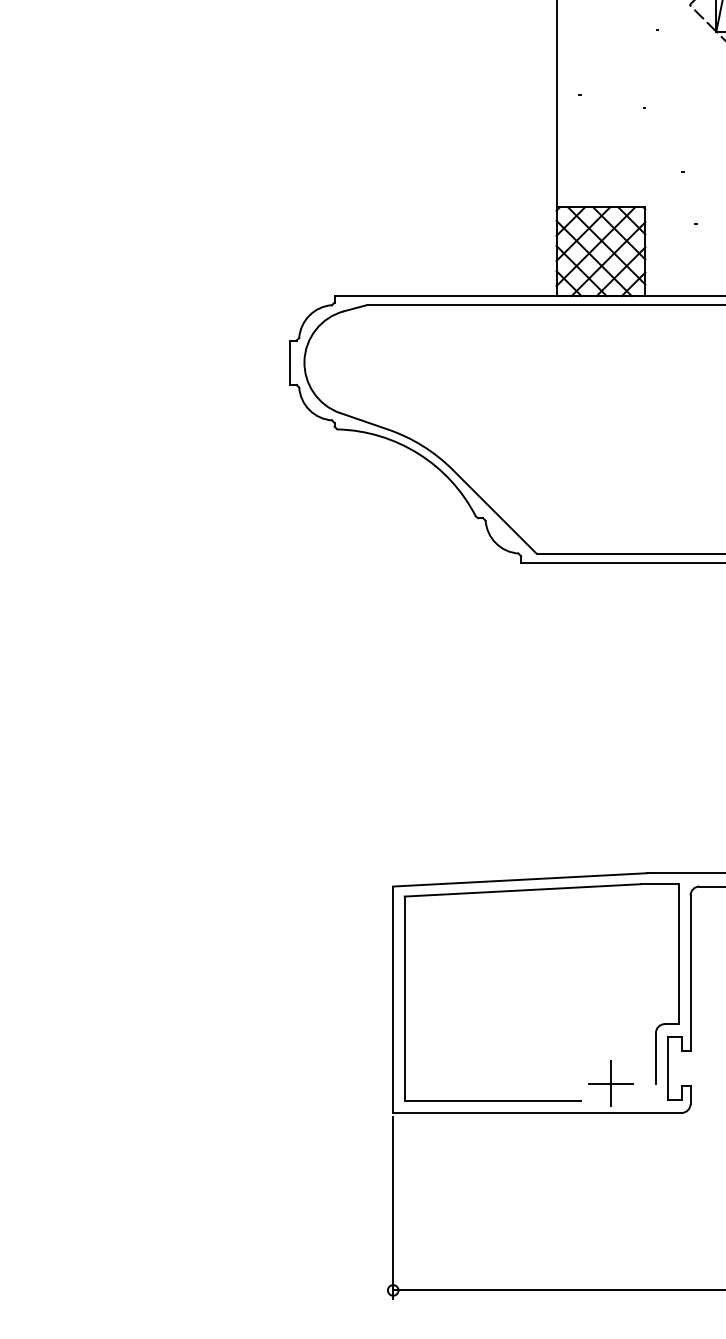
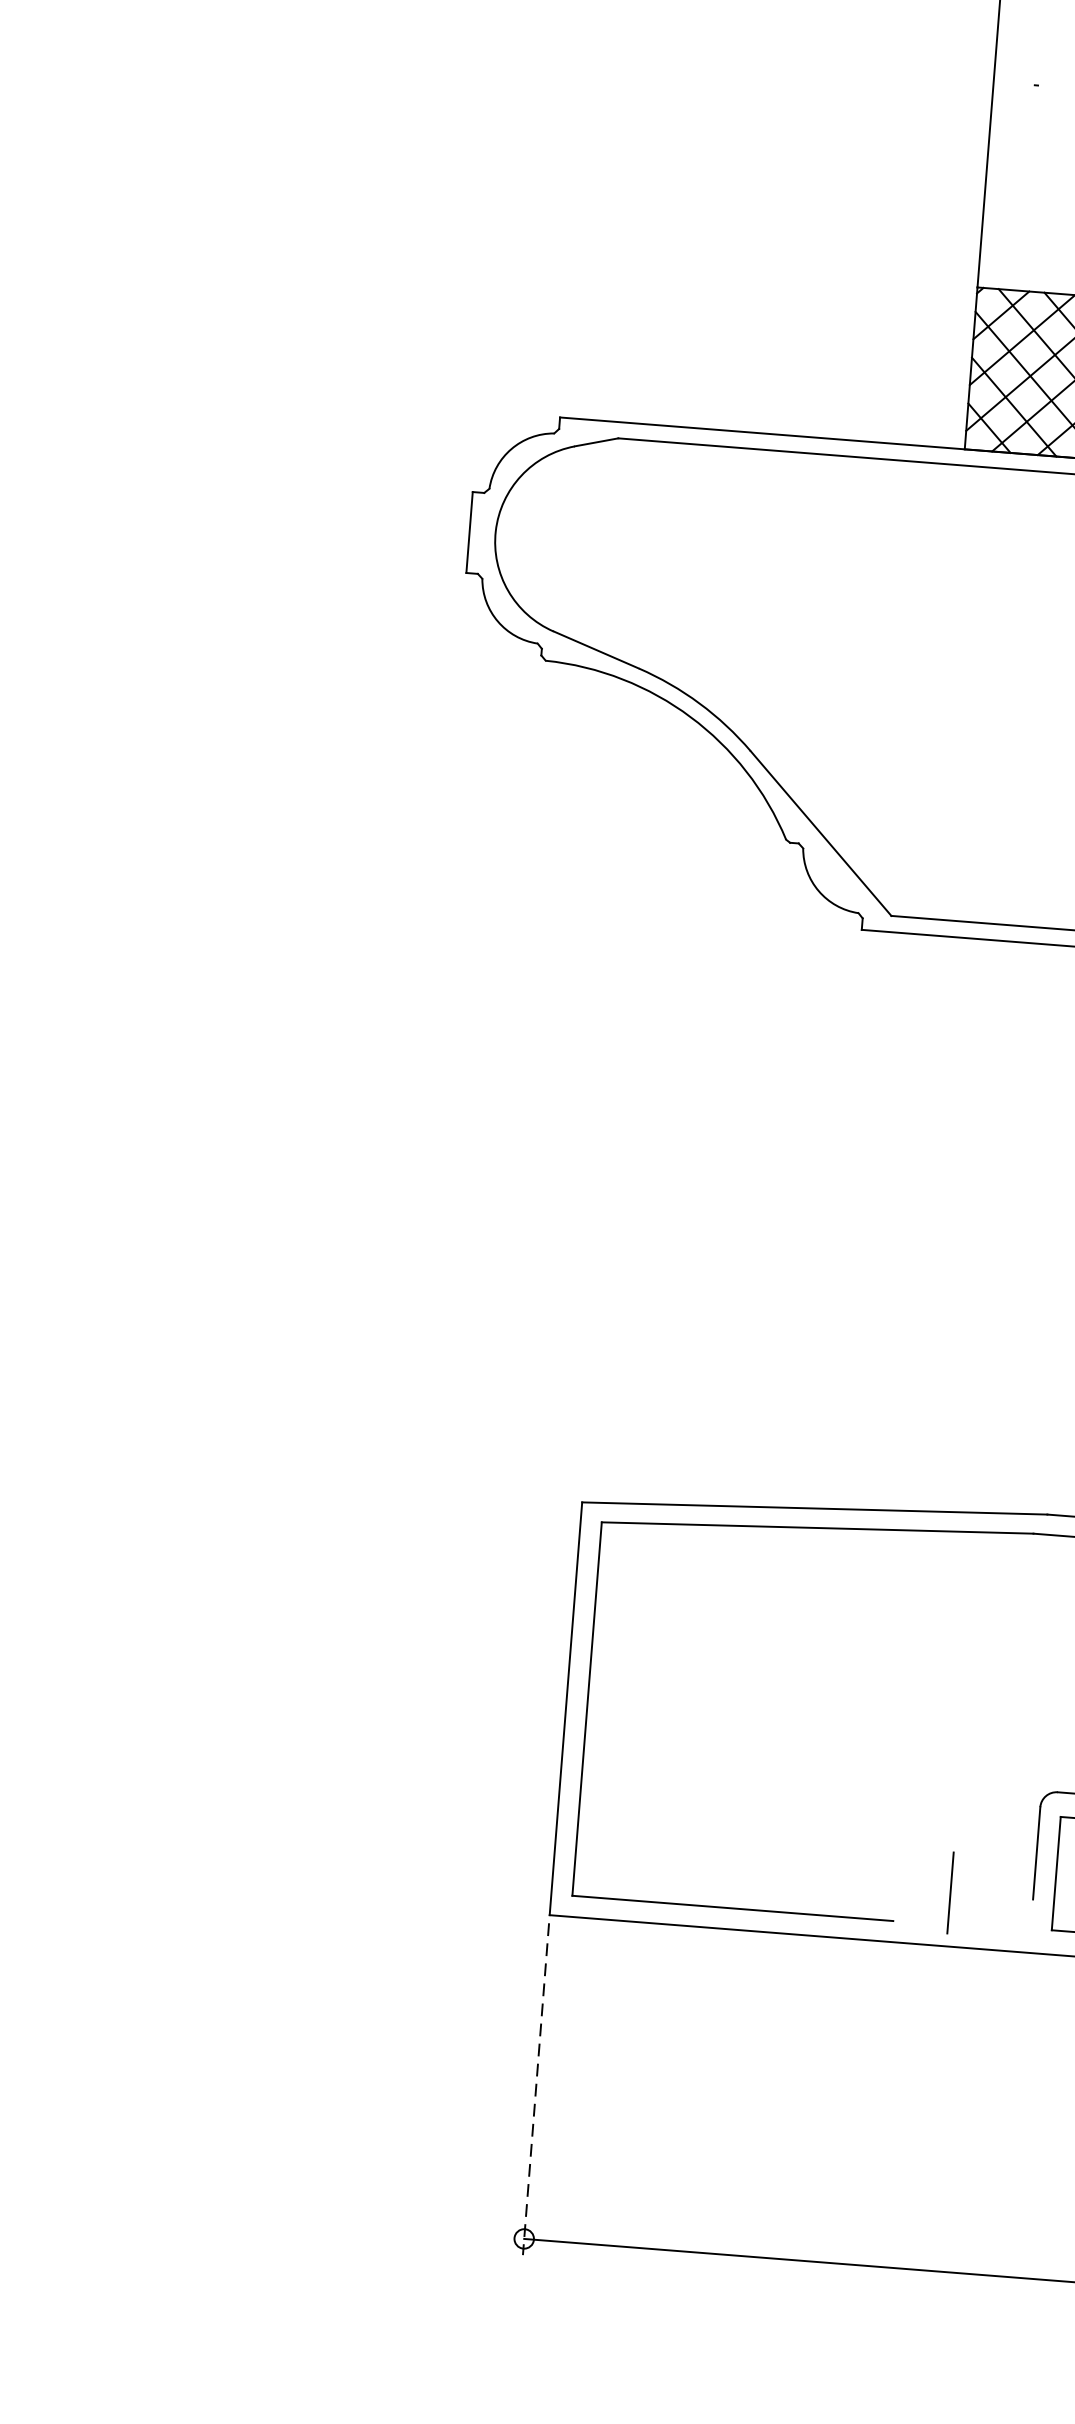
line: (610, 1083) -> (950, 1892), removed
line: (393, 1208) -> (536, 2089), solid -> dashed

